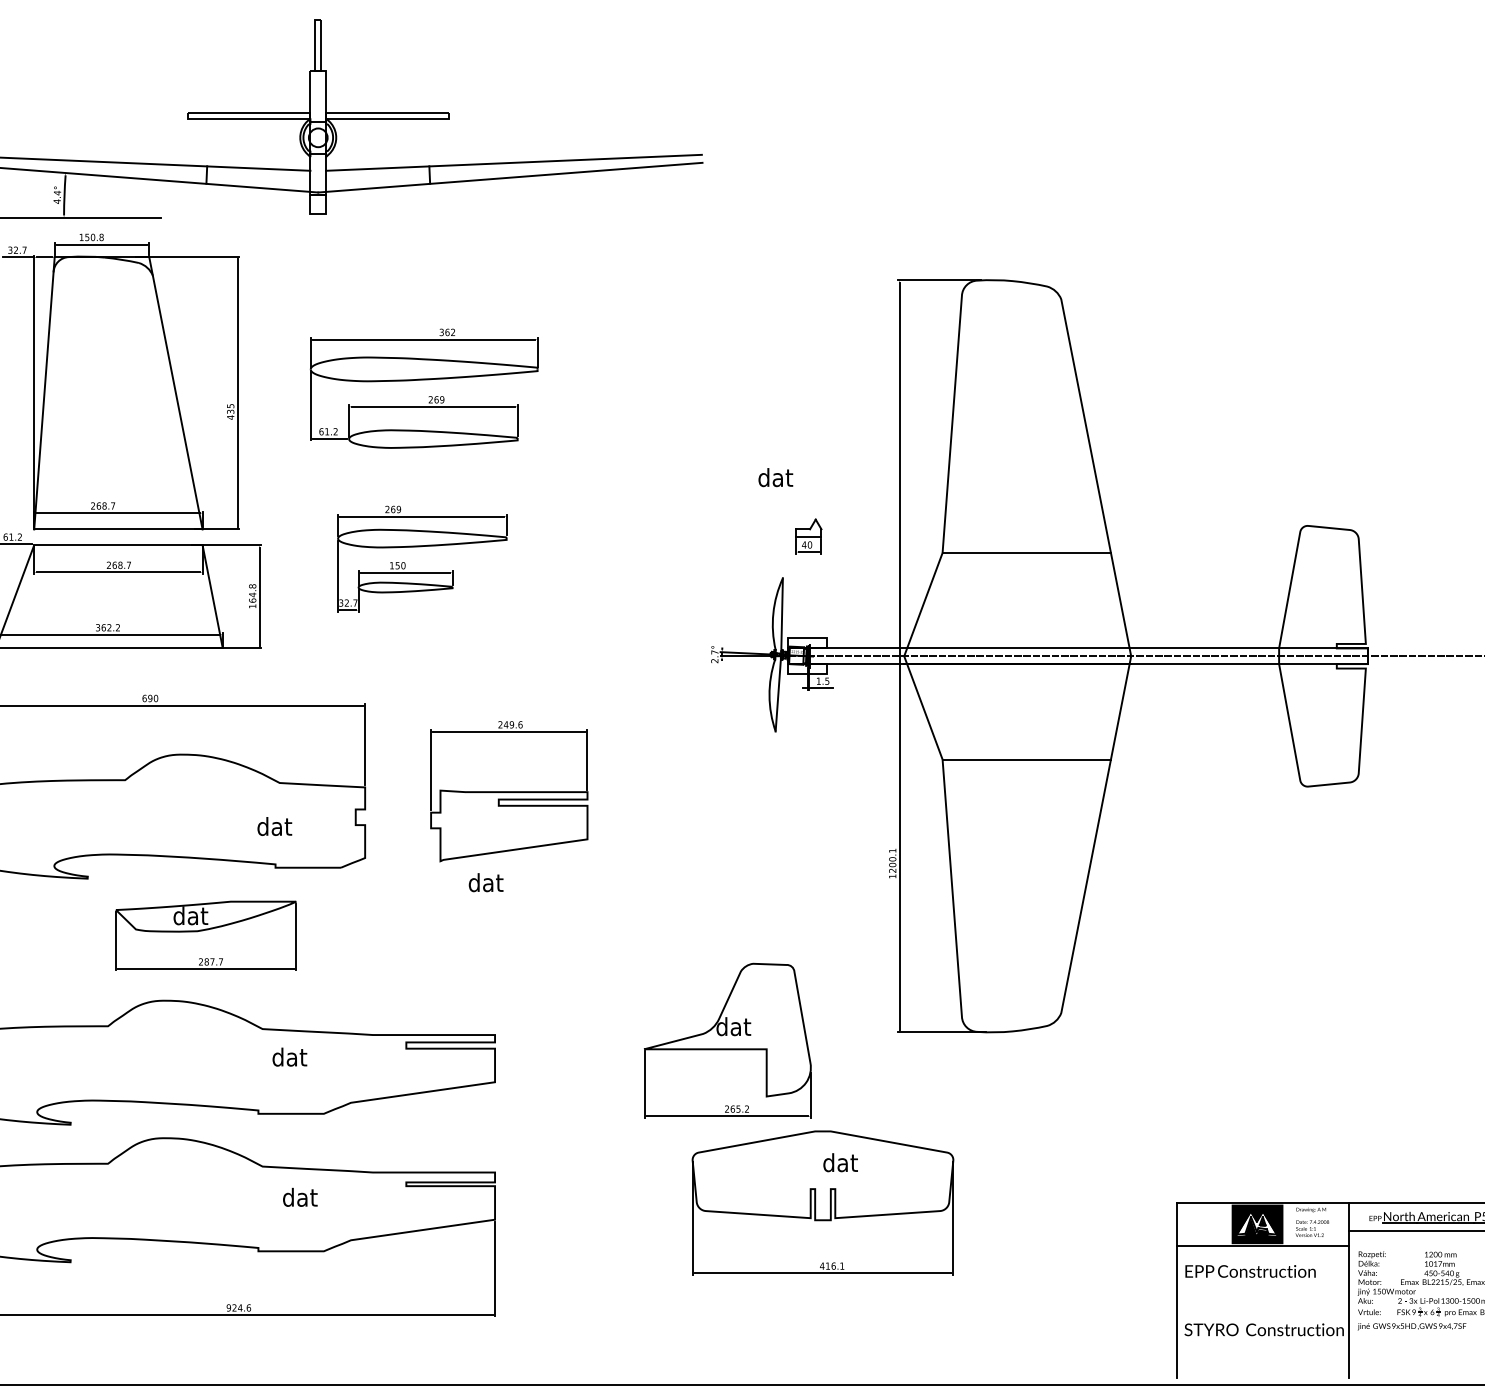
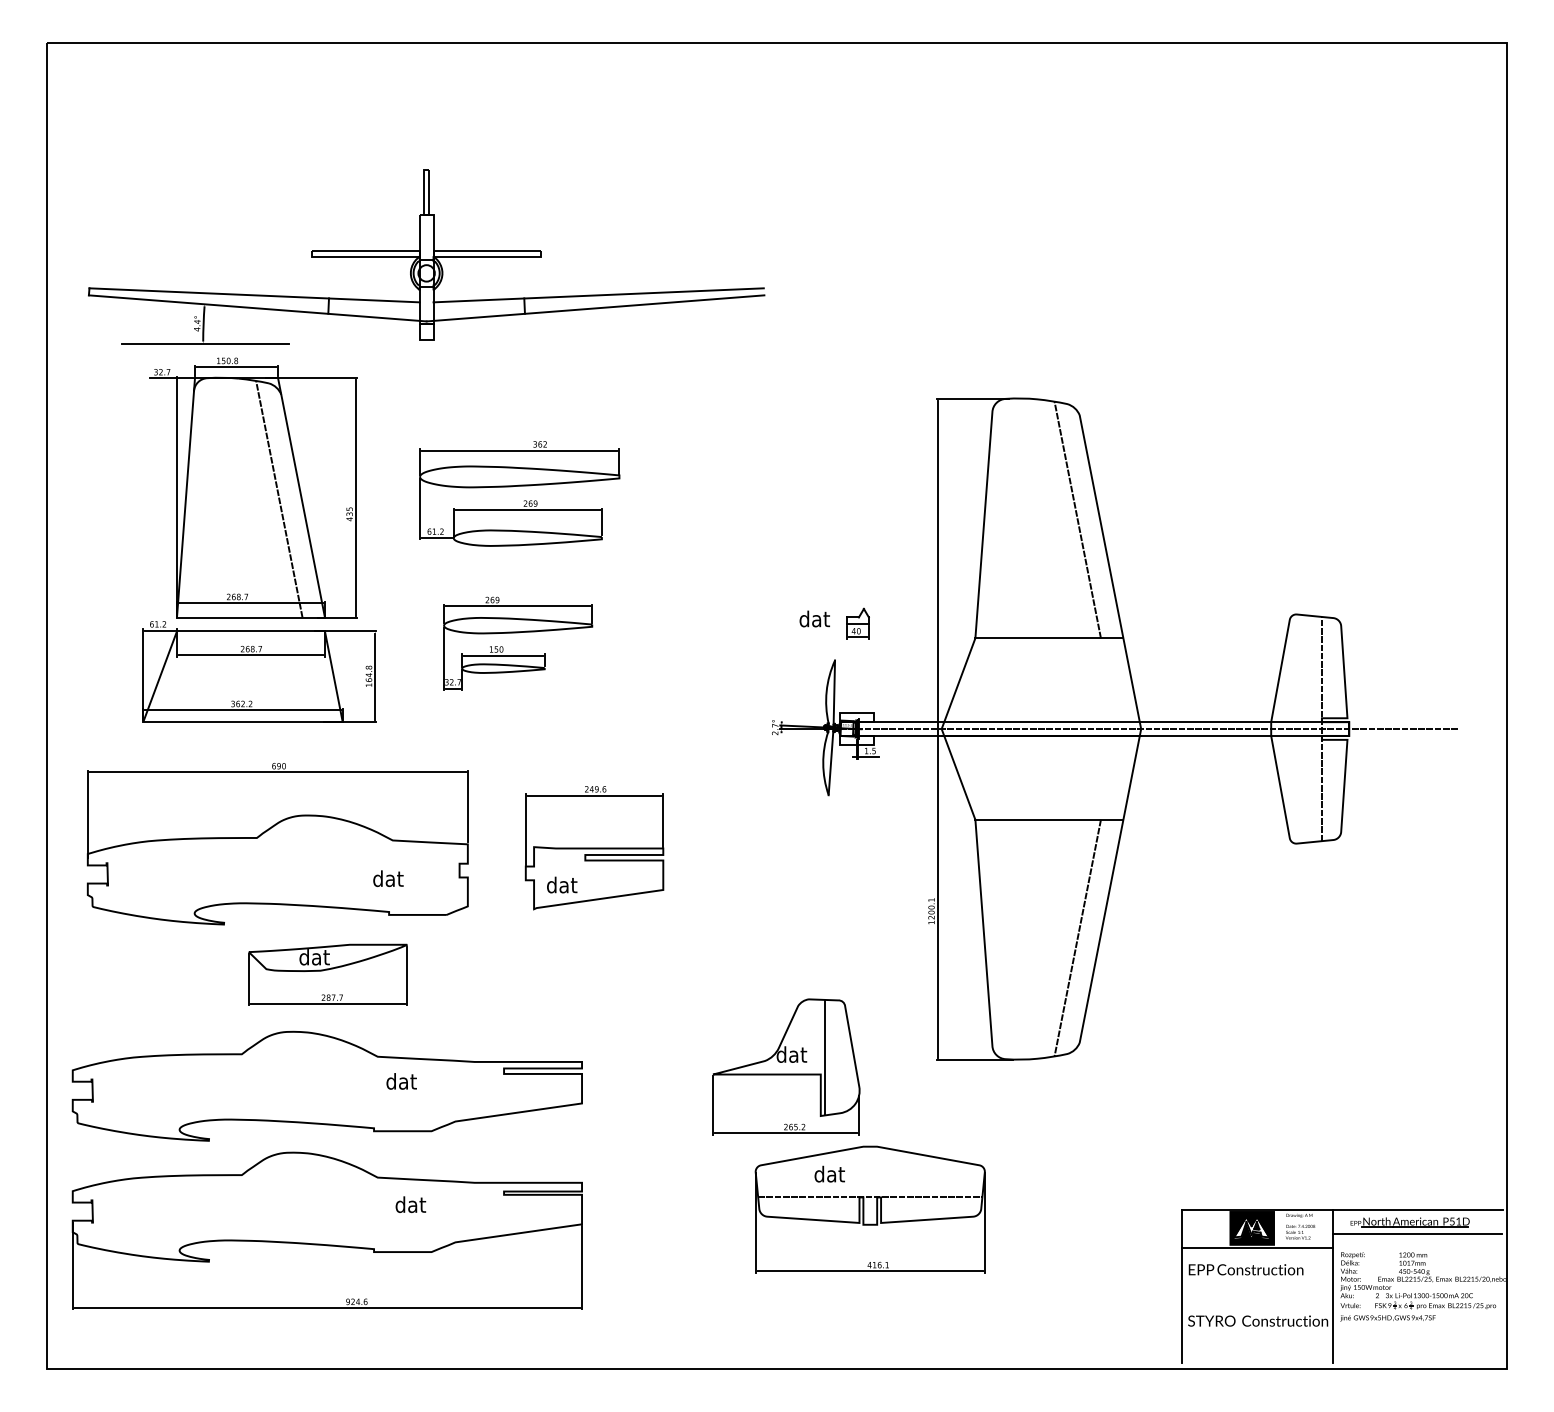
line: (150, 393) -> (279, 498), added
line: (1058, 417) -> (1077, 519), added
text: (775, 477) -> (814, 618), moved
line: (1336, 655) -> (1321, 728), added
text: (486, 882) -> (562, 884), moved
line: (1058, 893) -> (1077, 937), added
line: (770, 1029) -> (824, 1057), added
text: (840, 1161) -> (829, 1173), moved
line: (823, 1189) -> (870, 1197), added

